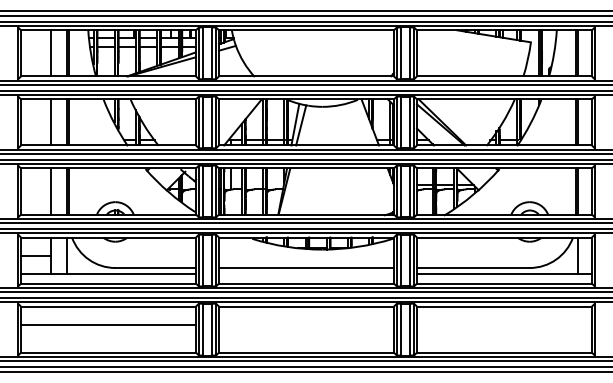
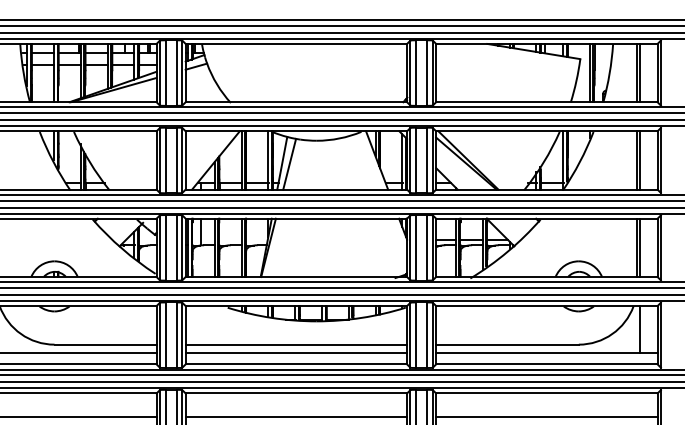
line: (306, 274) -> (296, 352), added
line: (306, 325) -> (296, 417), added
line: (503, 325) -> (545, 417), added

